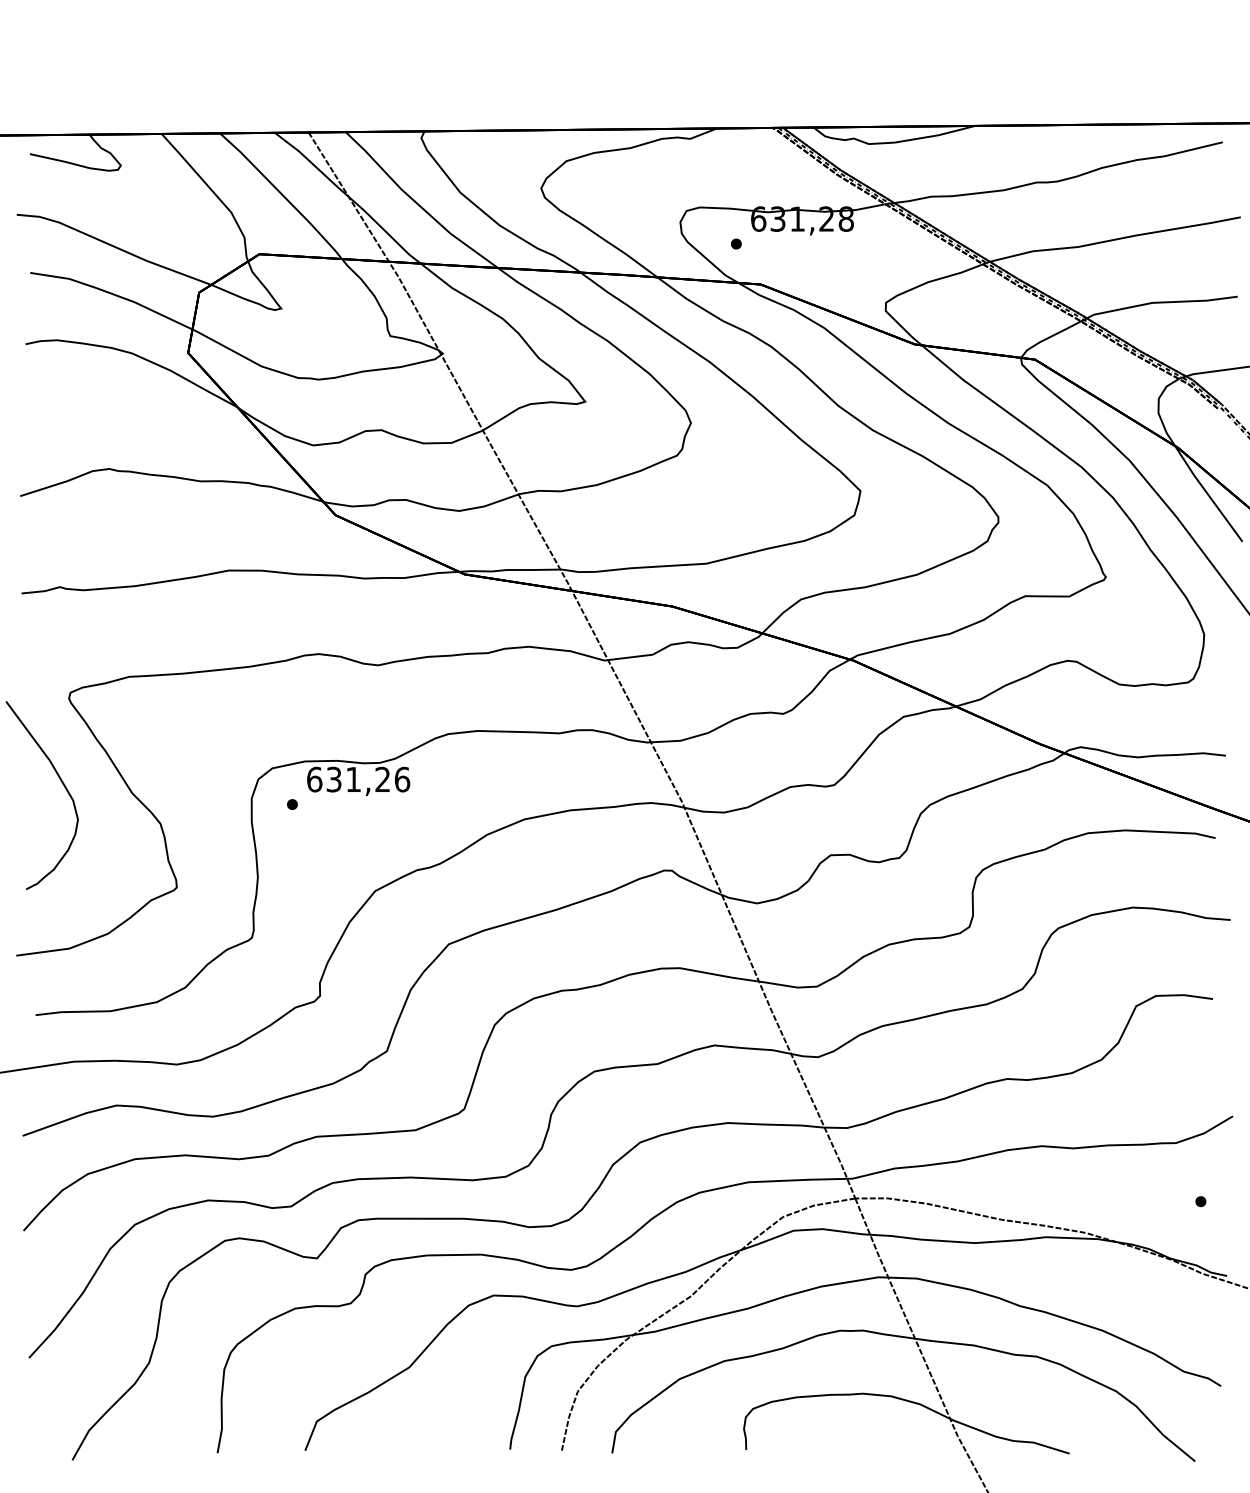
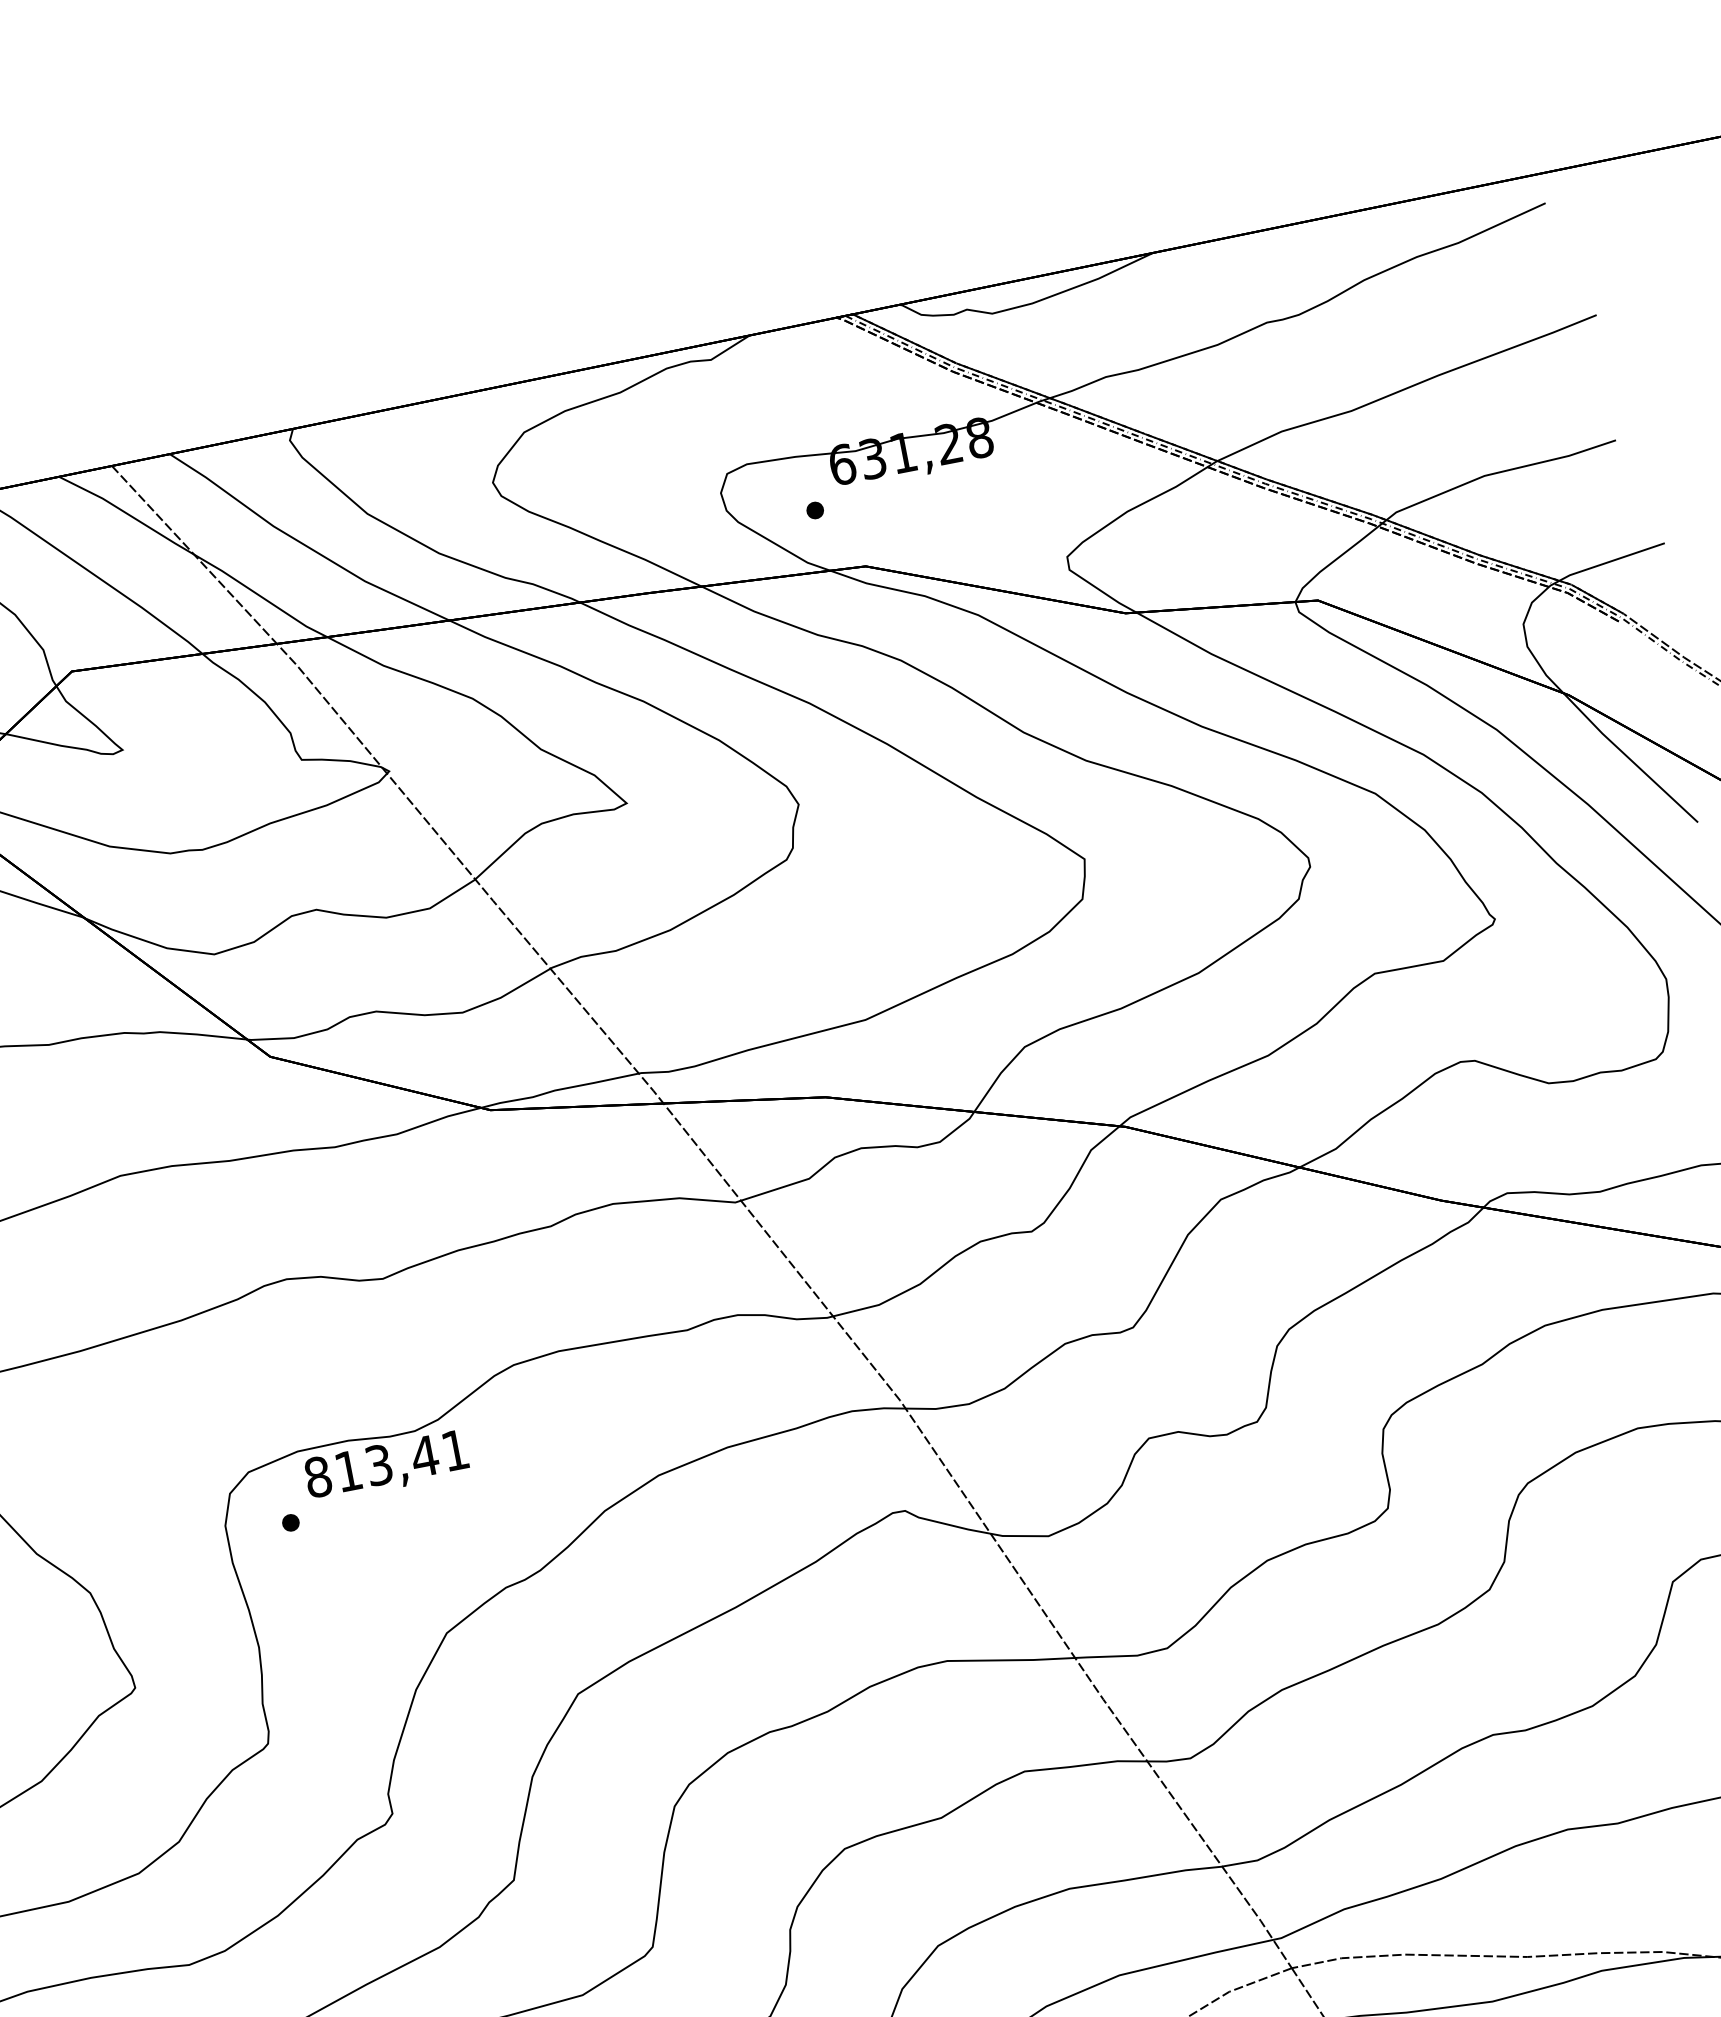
text: (358, 779) -> (386, 1463), 631,26 -> 813,41

